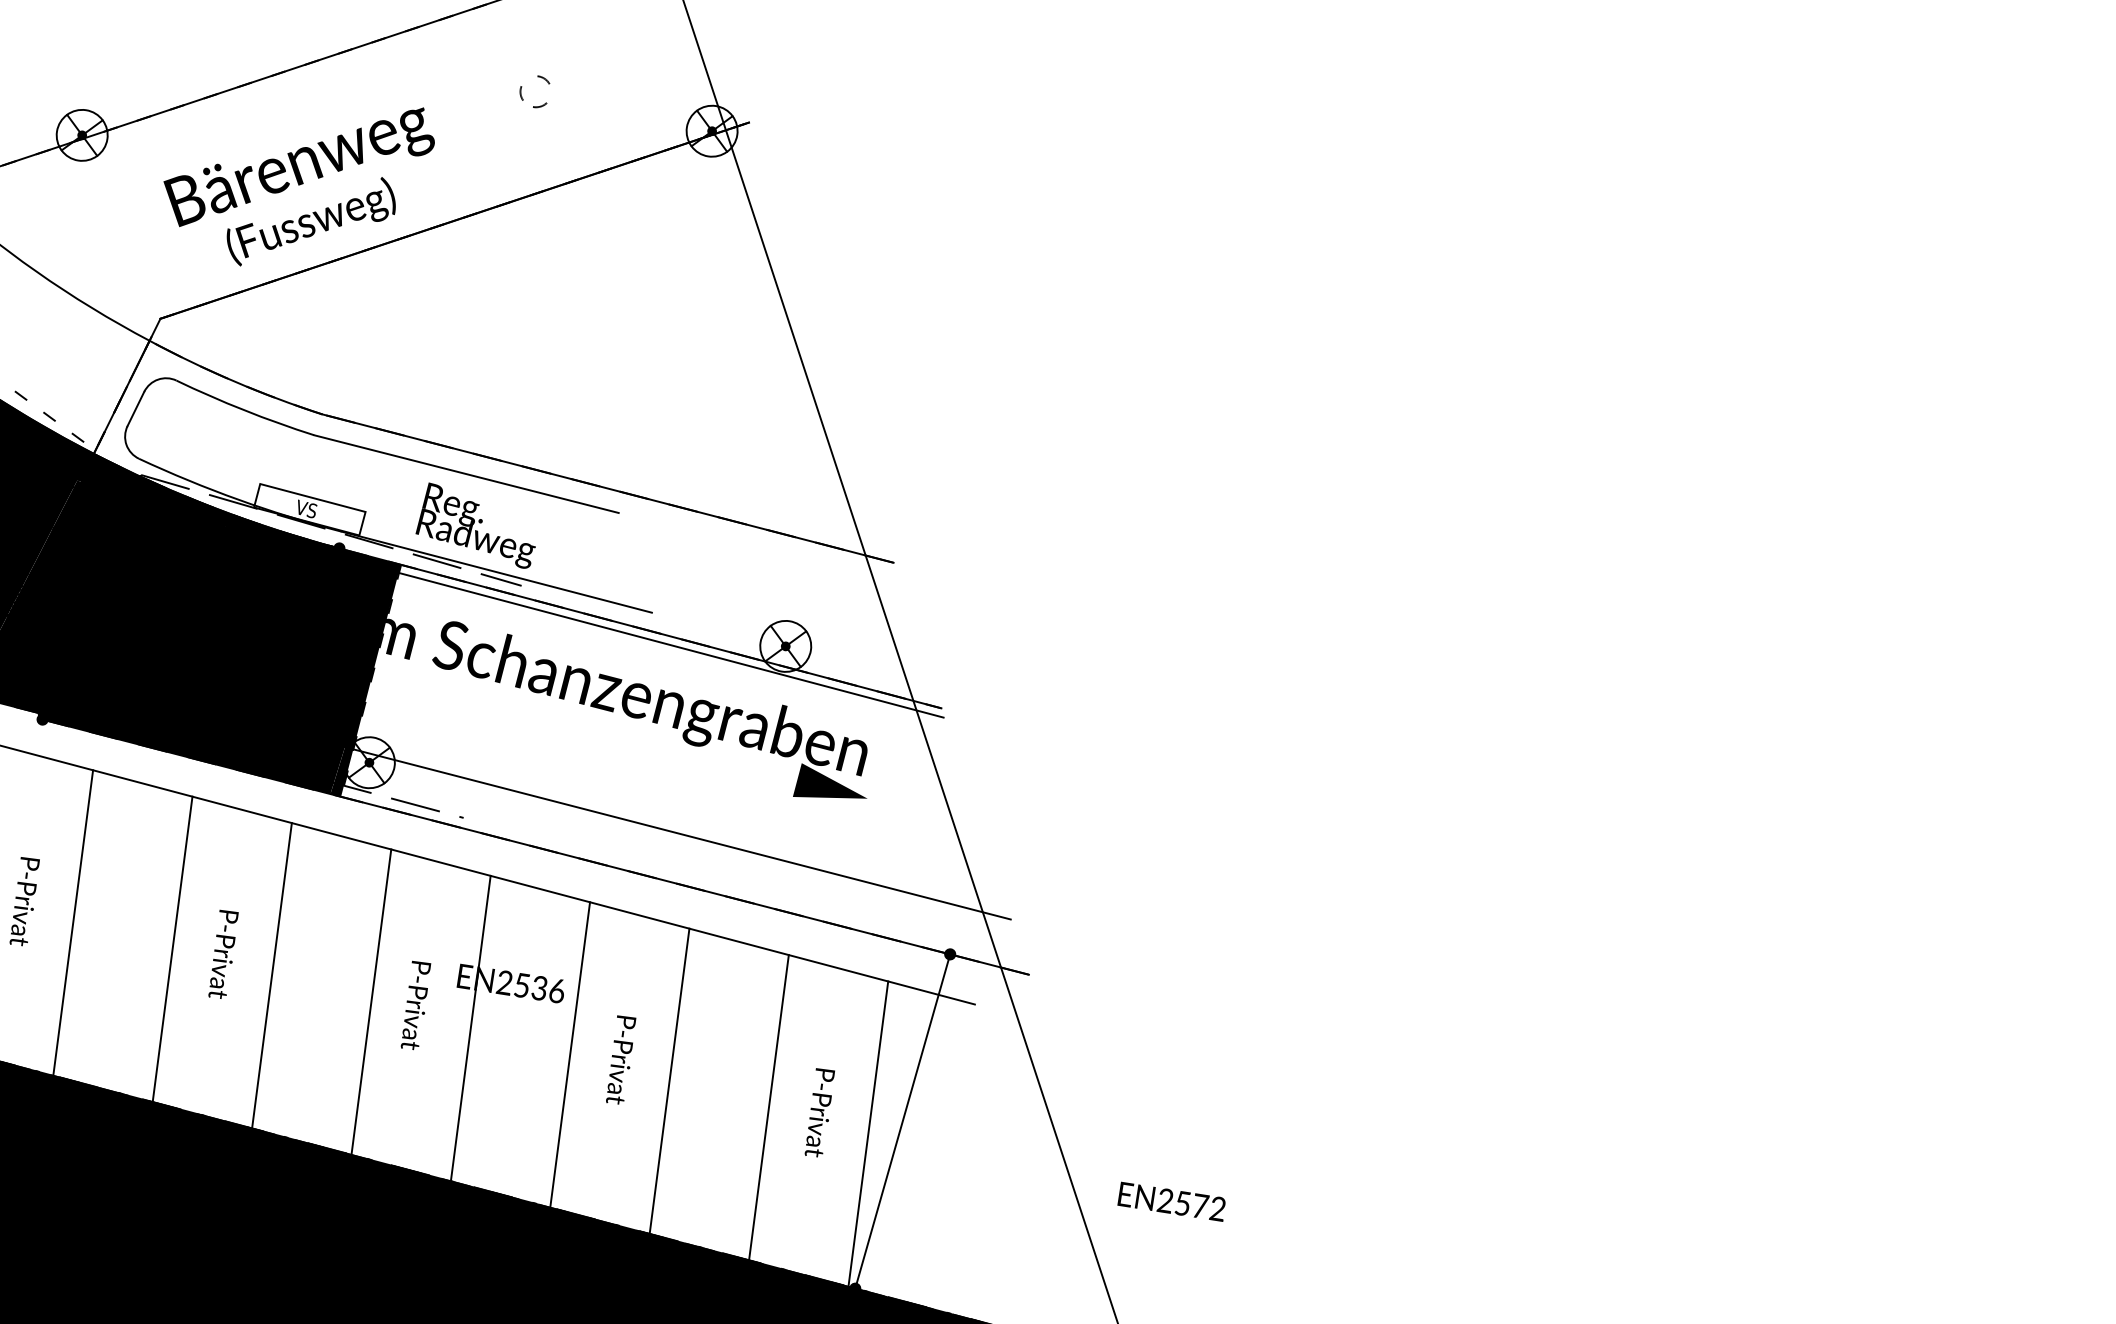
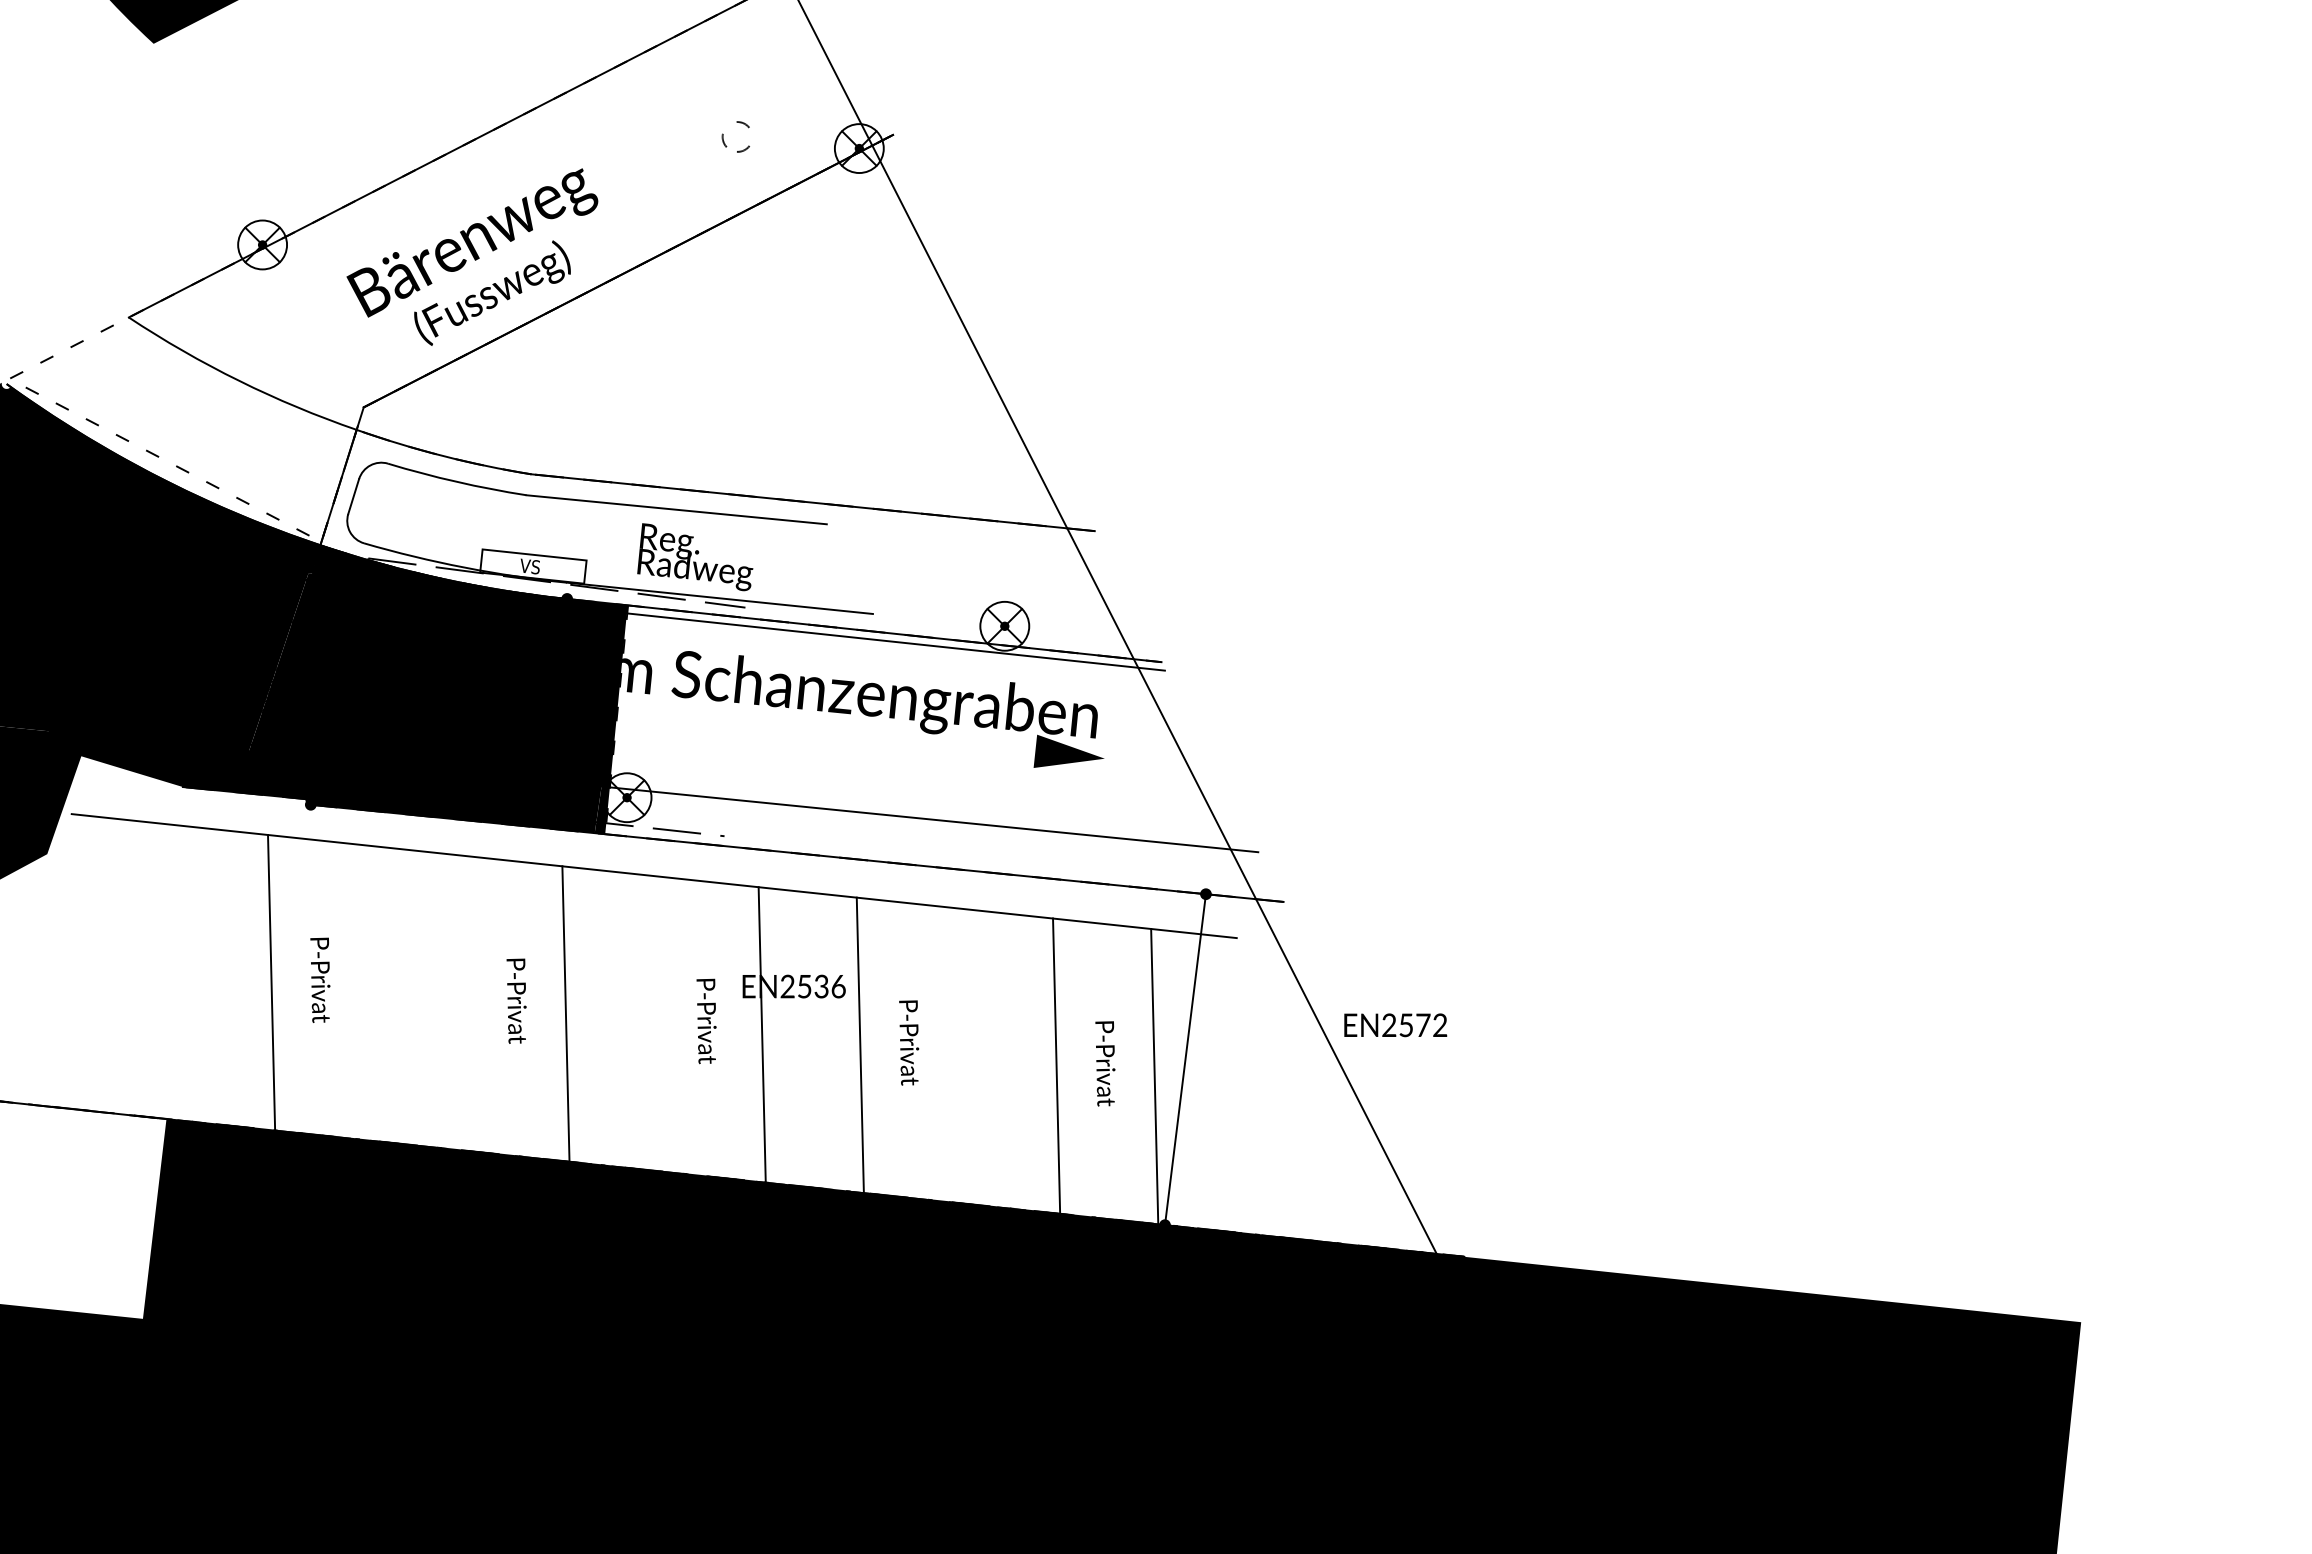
part: (521, 89) -> (723, 136), moved
line: (72, 923) -> (369, 993), removed
line: (172, 949) -> (467, 1003), removed
line: (370, 1002) -> (663, 1024), removed
line: (669, 1082) -> (958, 1056), removed
text: (1171, 1202) -> (1395, 1025), moved

